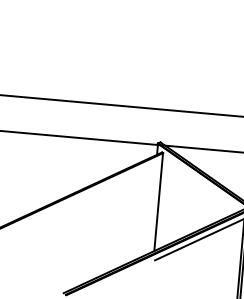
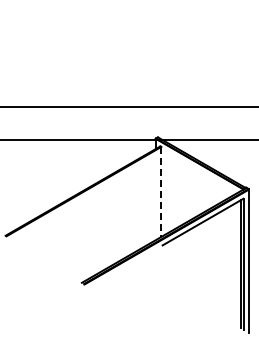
line: (158, 202) -> (161, 192), solid -> dashed

